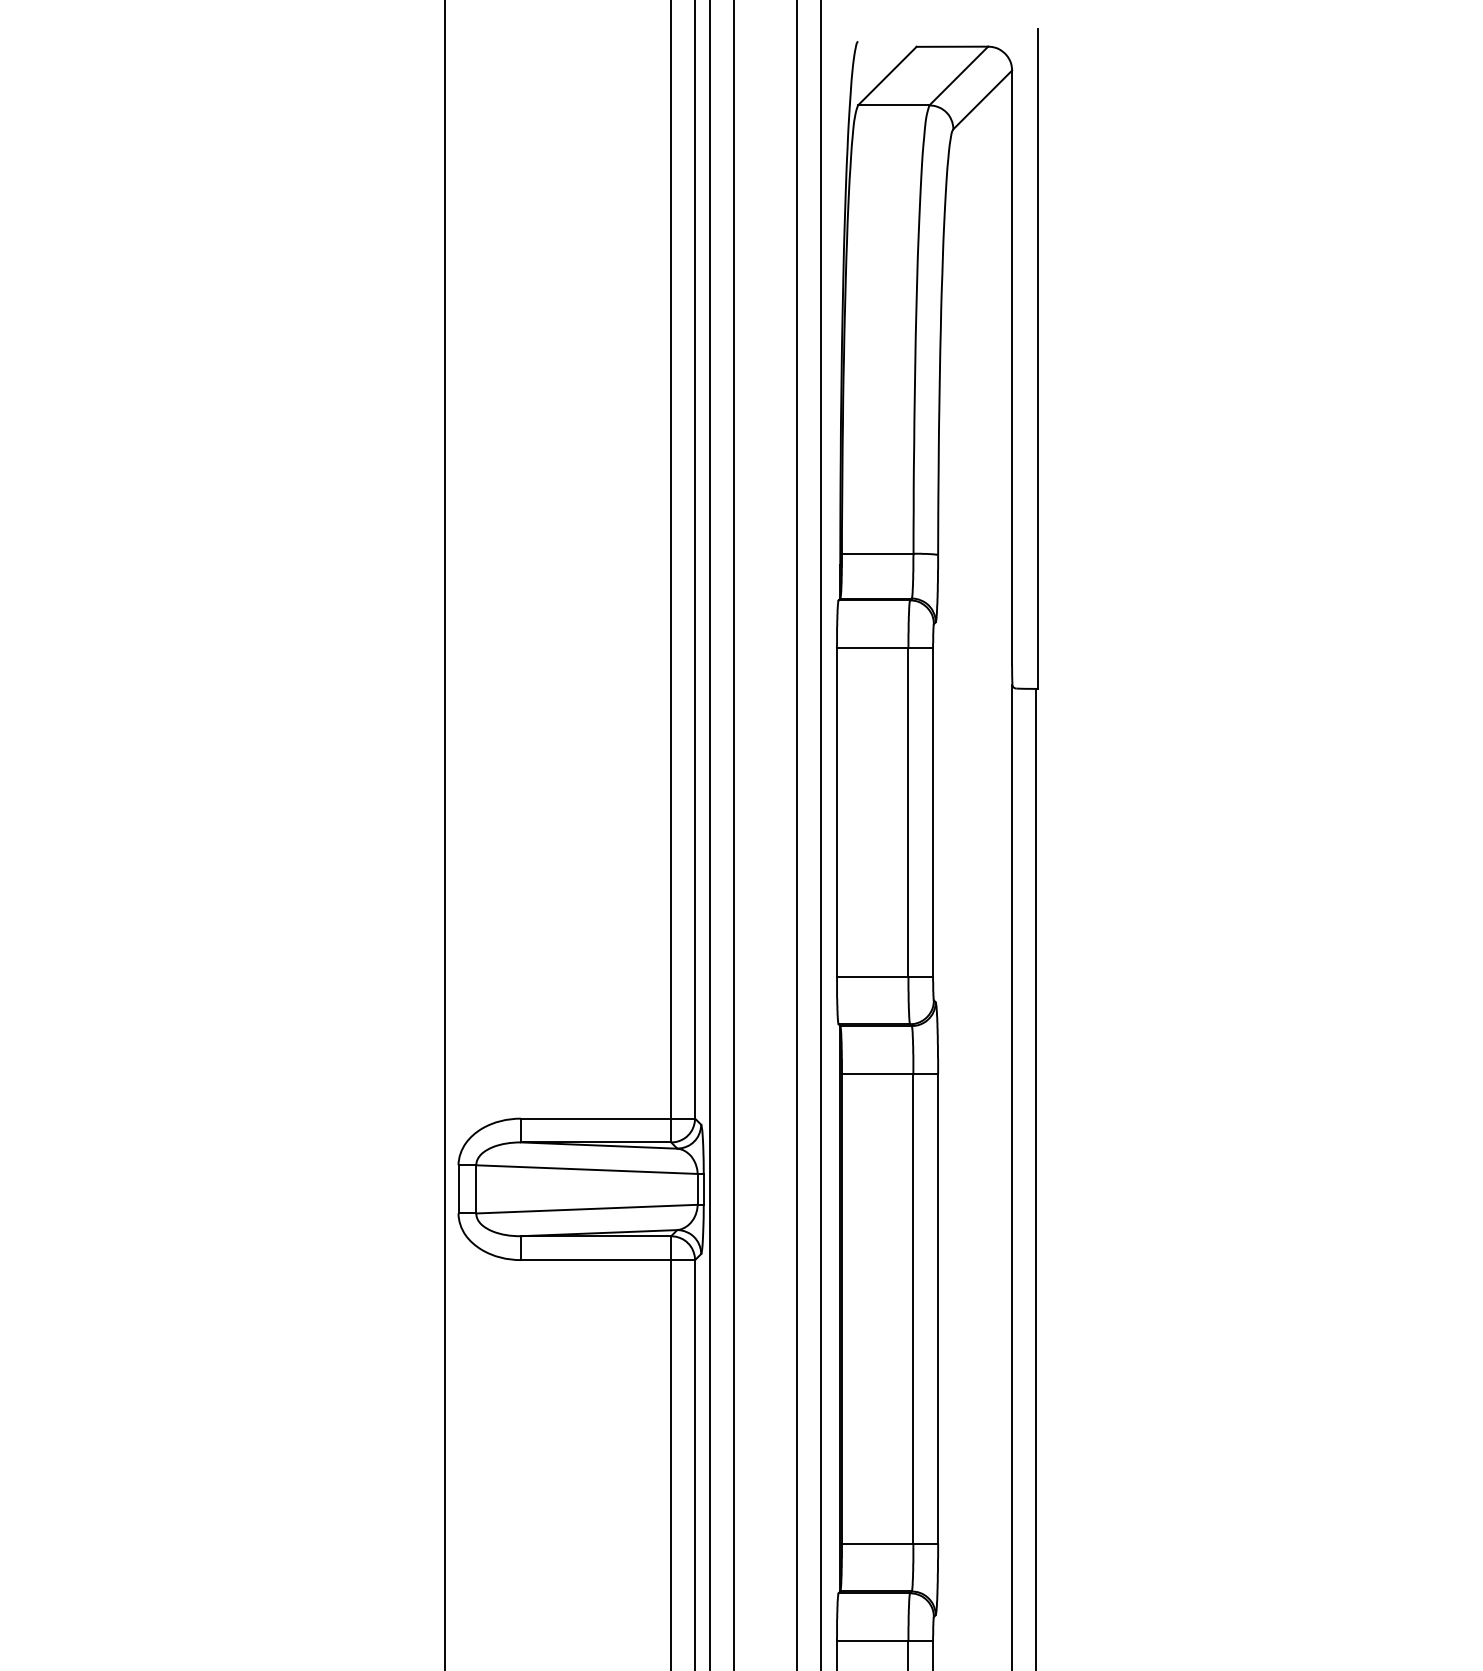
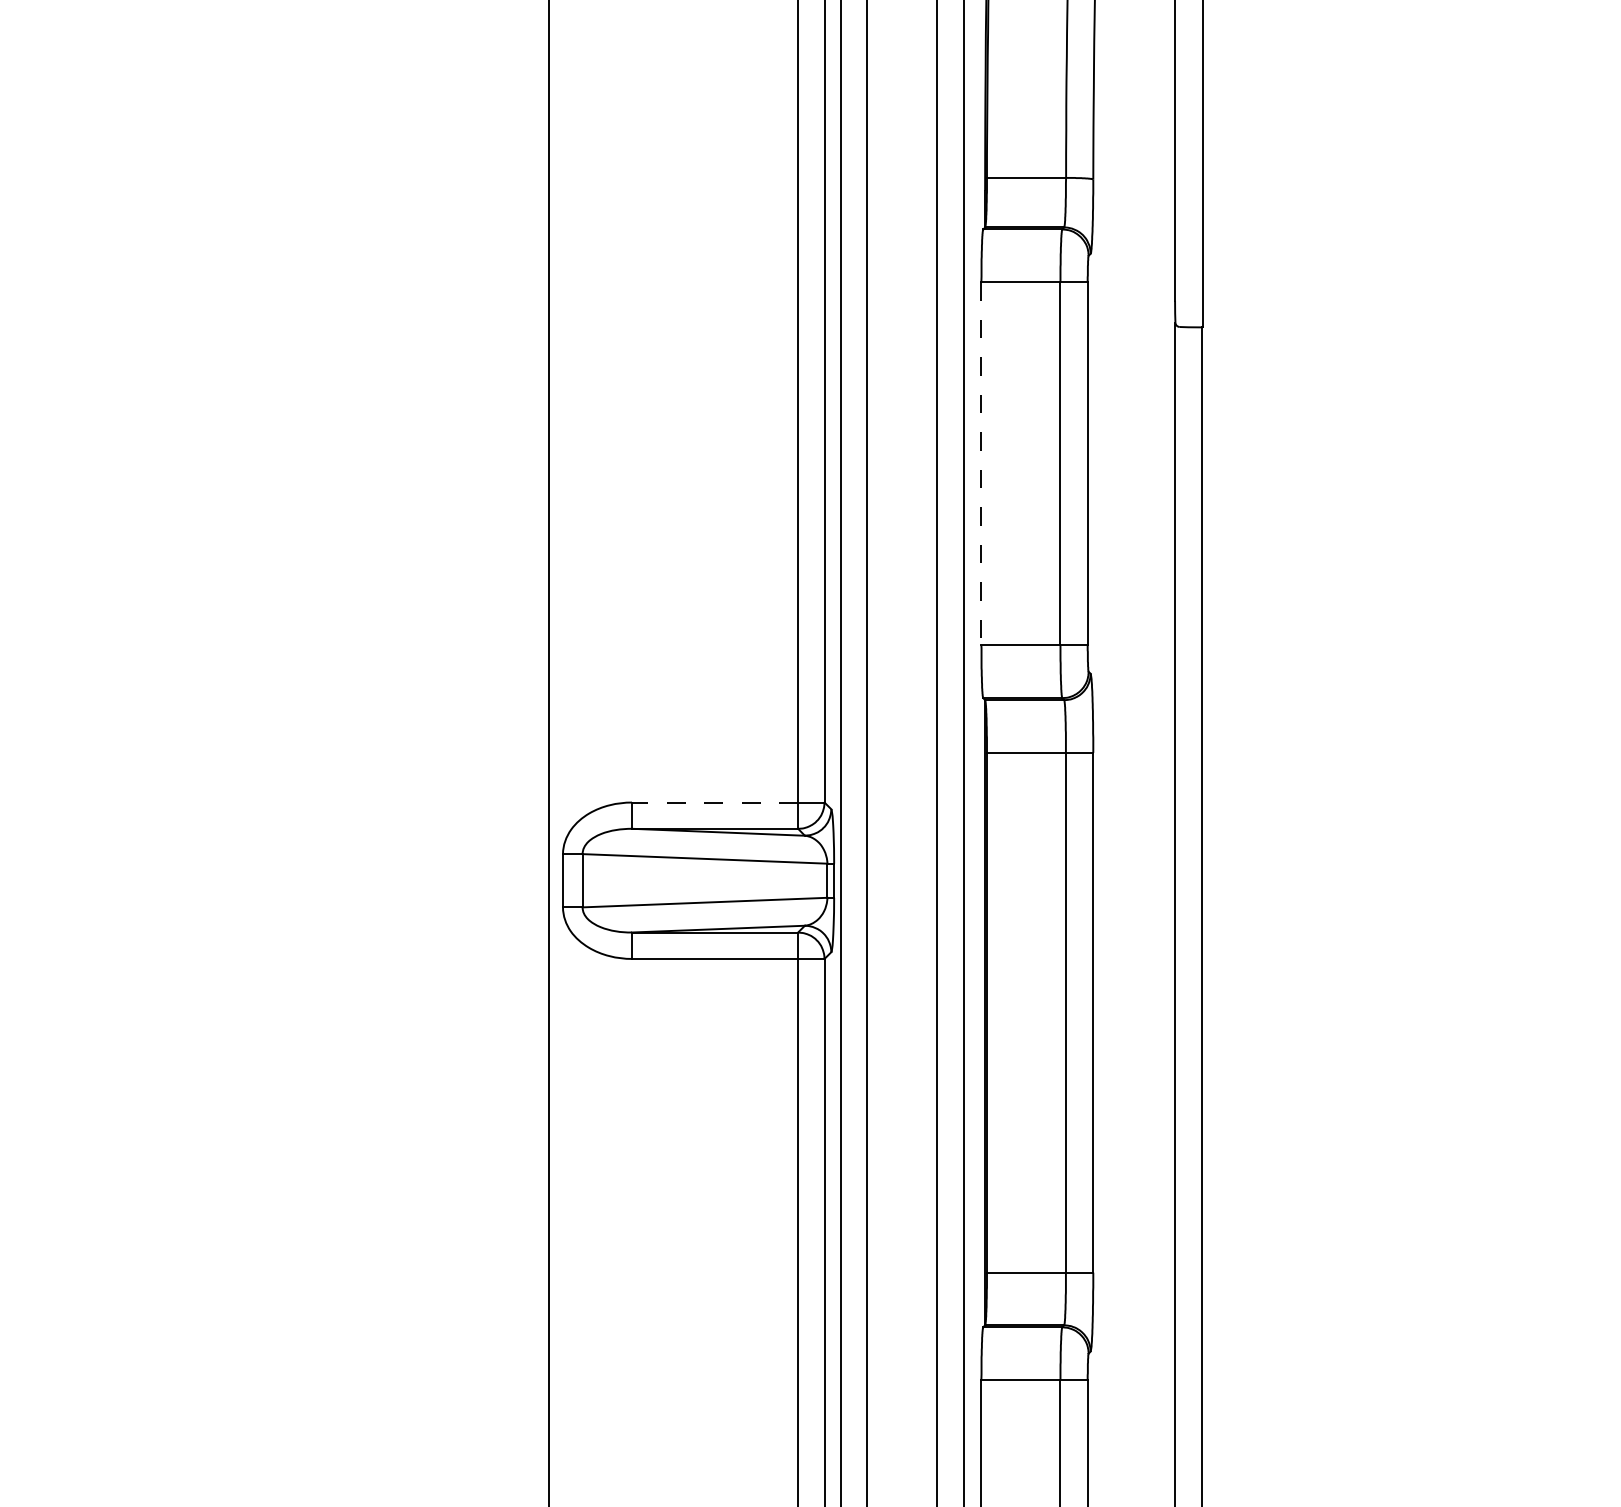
line: (836, 812) -> (980, 464), solid -> dashed
line: (595, 1118) -> (714, 802), solid -> dashed

